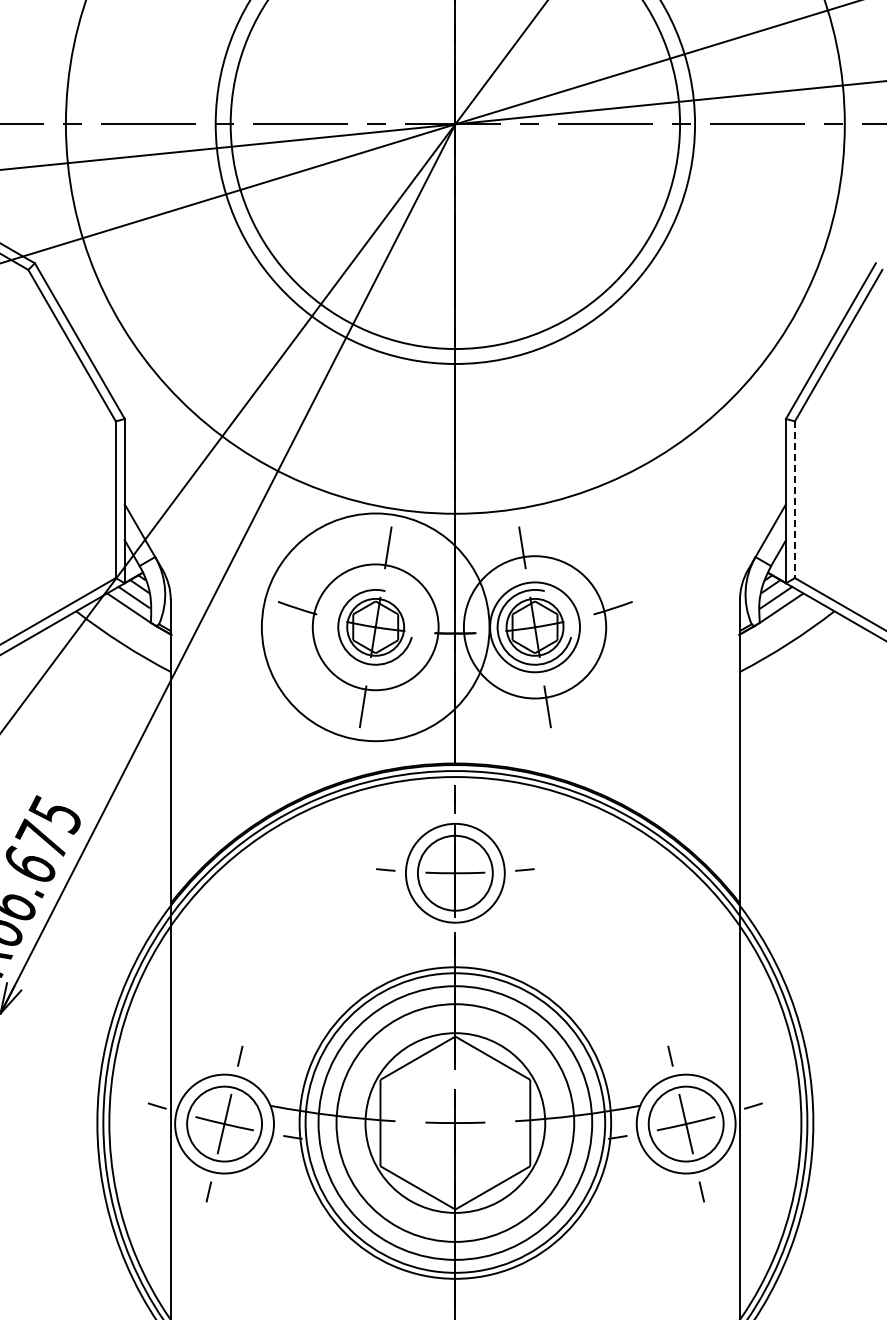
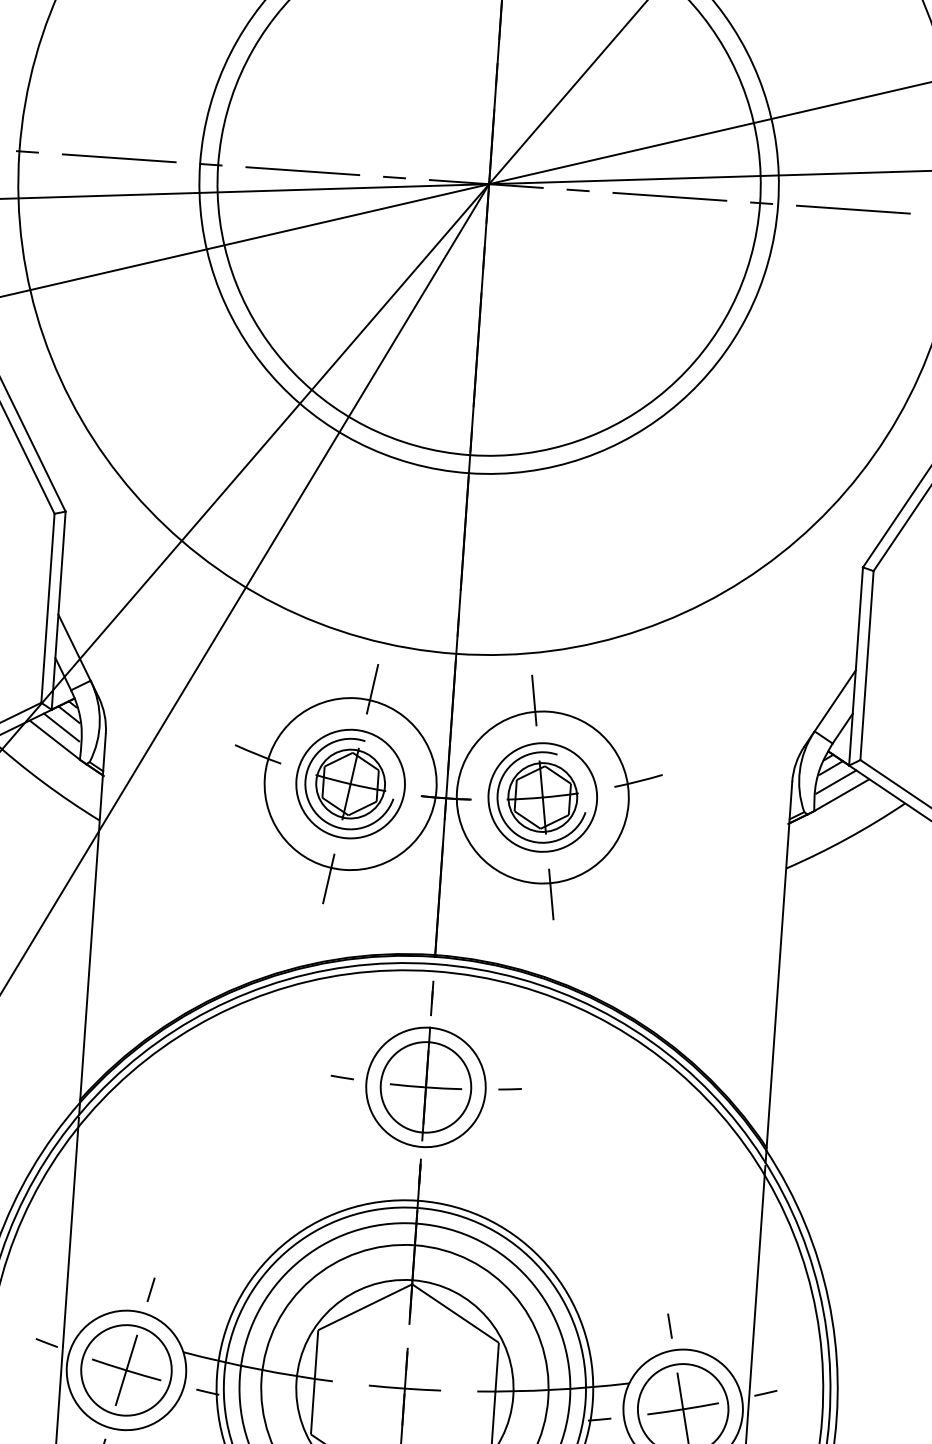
line: (794, 500) -> (866, 666), dashed -> solid
circle: (375, 627) -> (350, 784), size x0.62
circle: (375, 627) -> (350, 784), size x0.71

